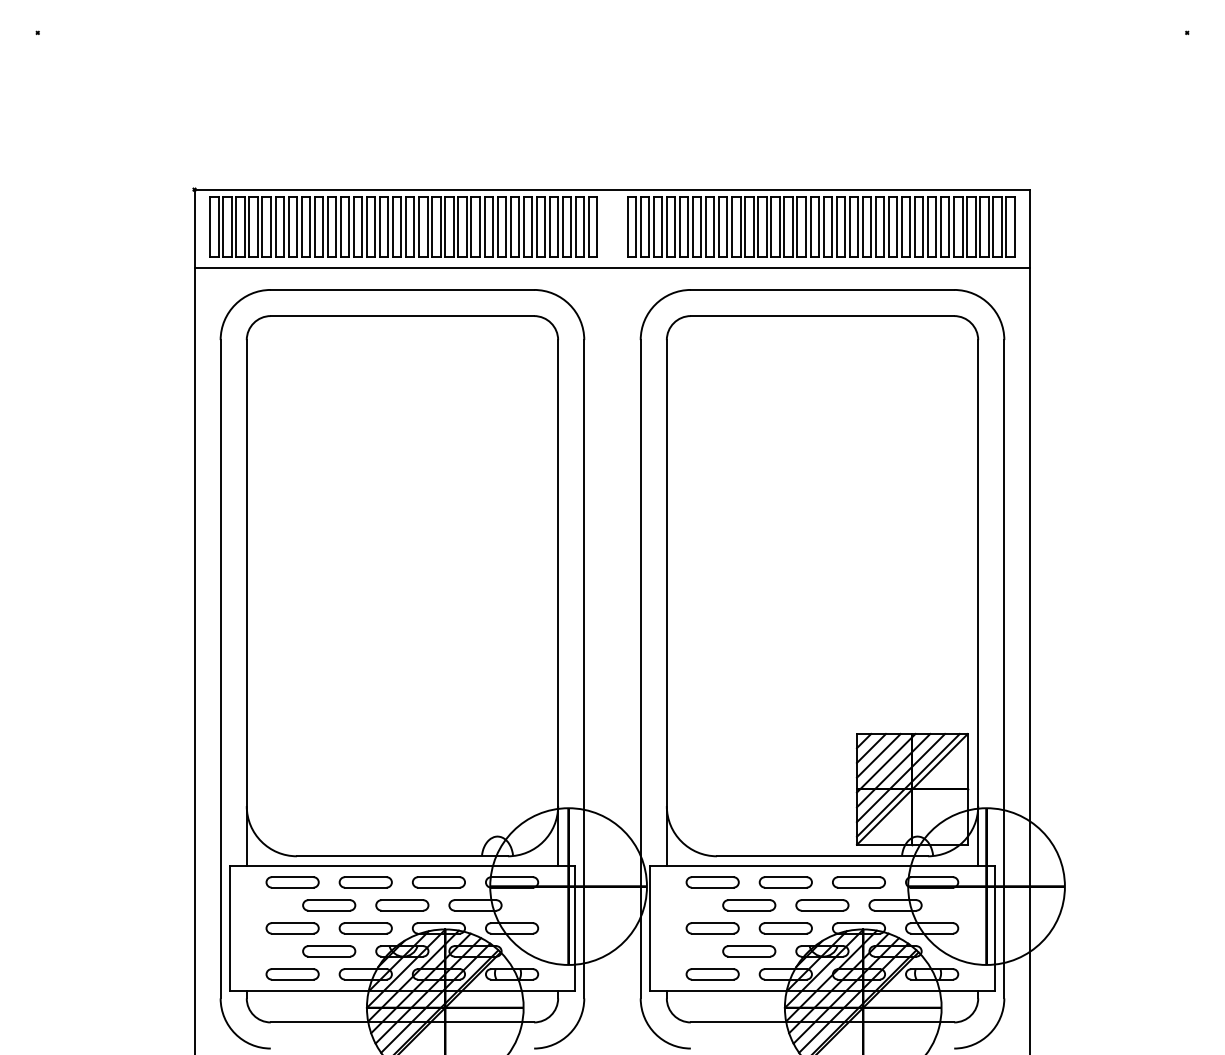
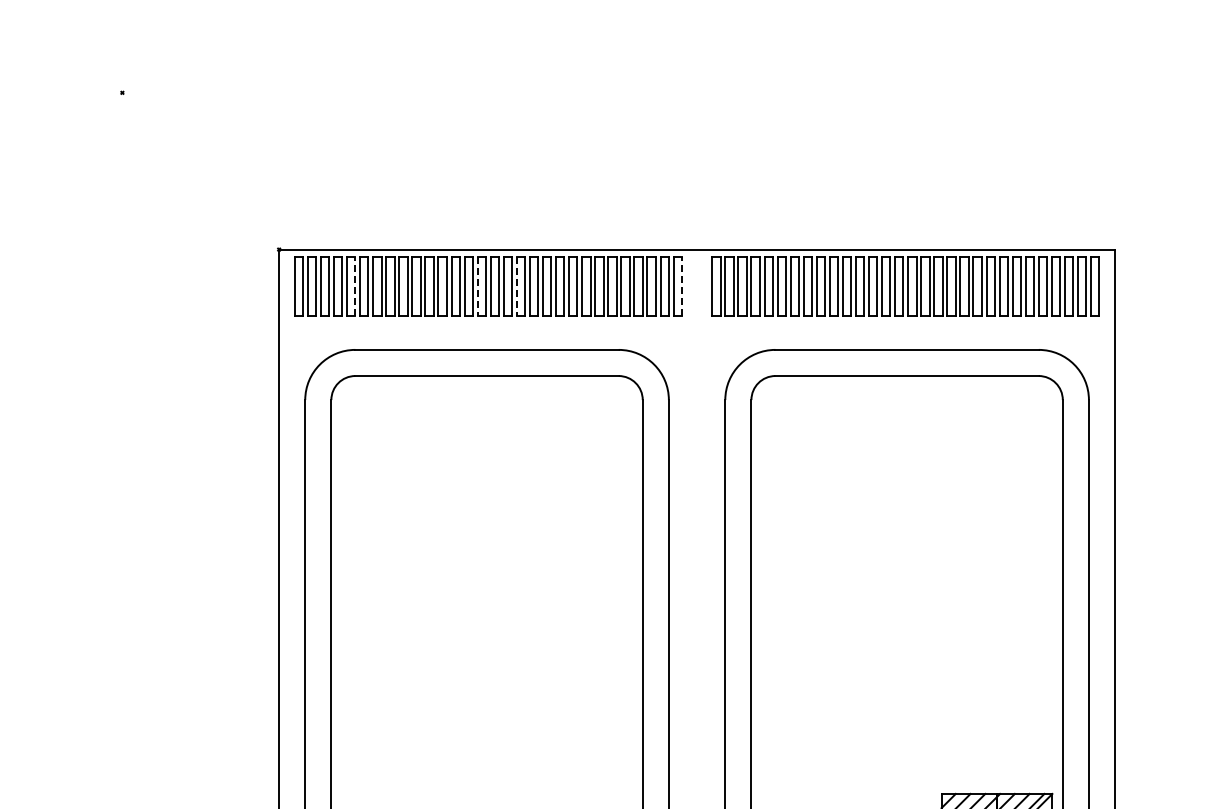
line: (270, 226) -> (355, 286), solid -> dashed
line: (393, 226) -> (478, 286), solid -> dashed
line: (432, 226) -> (517, 286), solid -> dashed
line: (597, 226) -> (682, 286), solid -> dashed
line: (612, 268) -> (697, 328), removed

